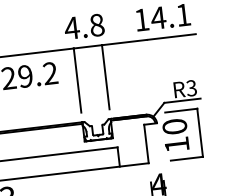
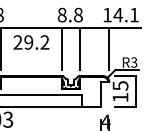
text: (70, 27) -> (61, 14), 4.8 -> 8.8
line: (151, 71) -> (109, 48), added
text: (174, 126) -> (120, 85), 10 -> 15

